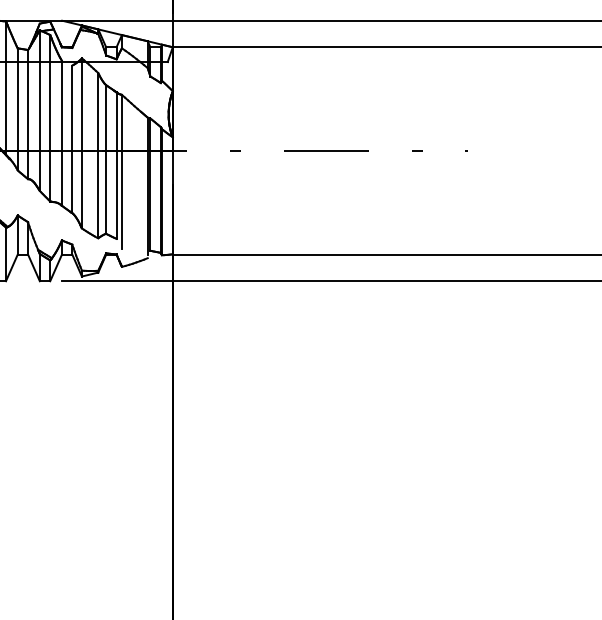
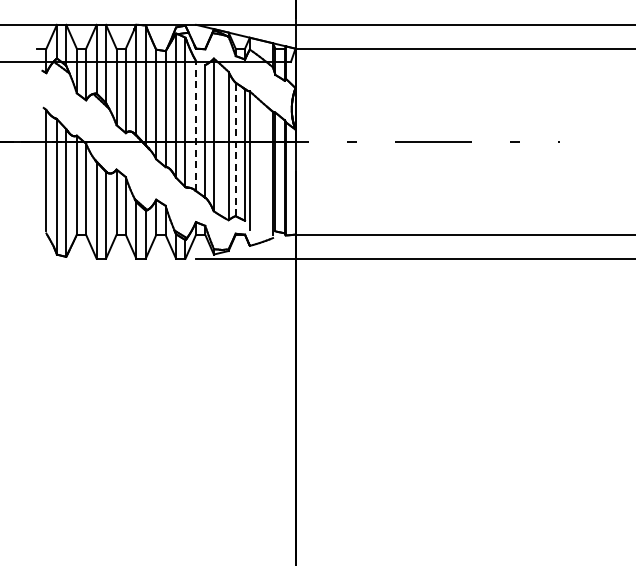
line: (61, 132) -> (195, 125), solid -> dashed
line: (105, 159) -> (235, 149), solid -> dashed

